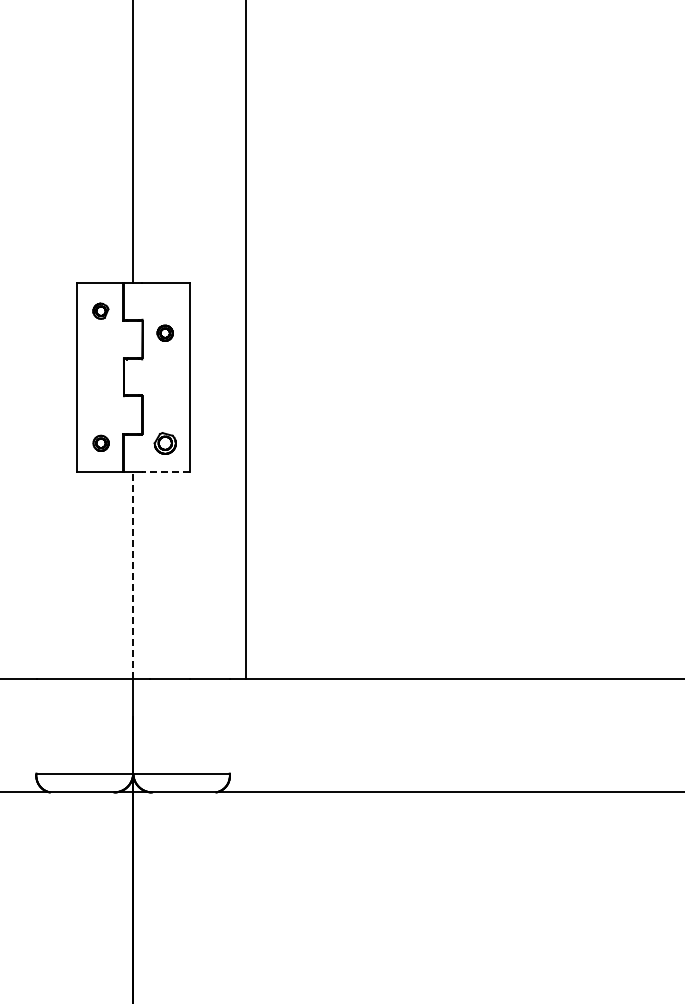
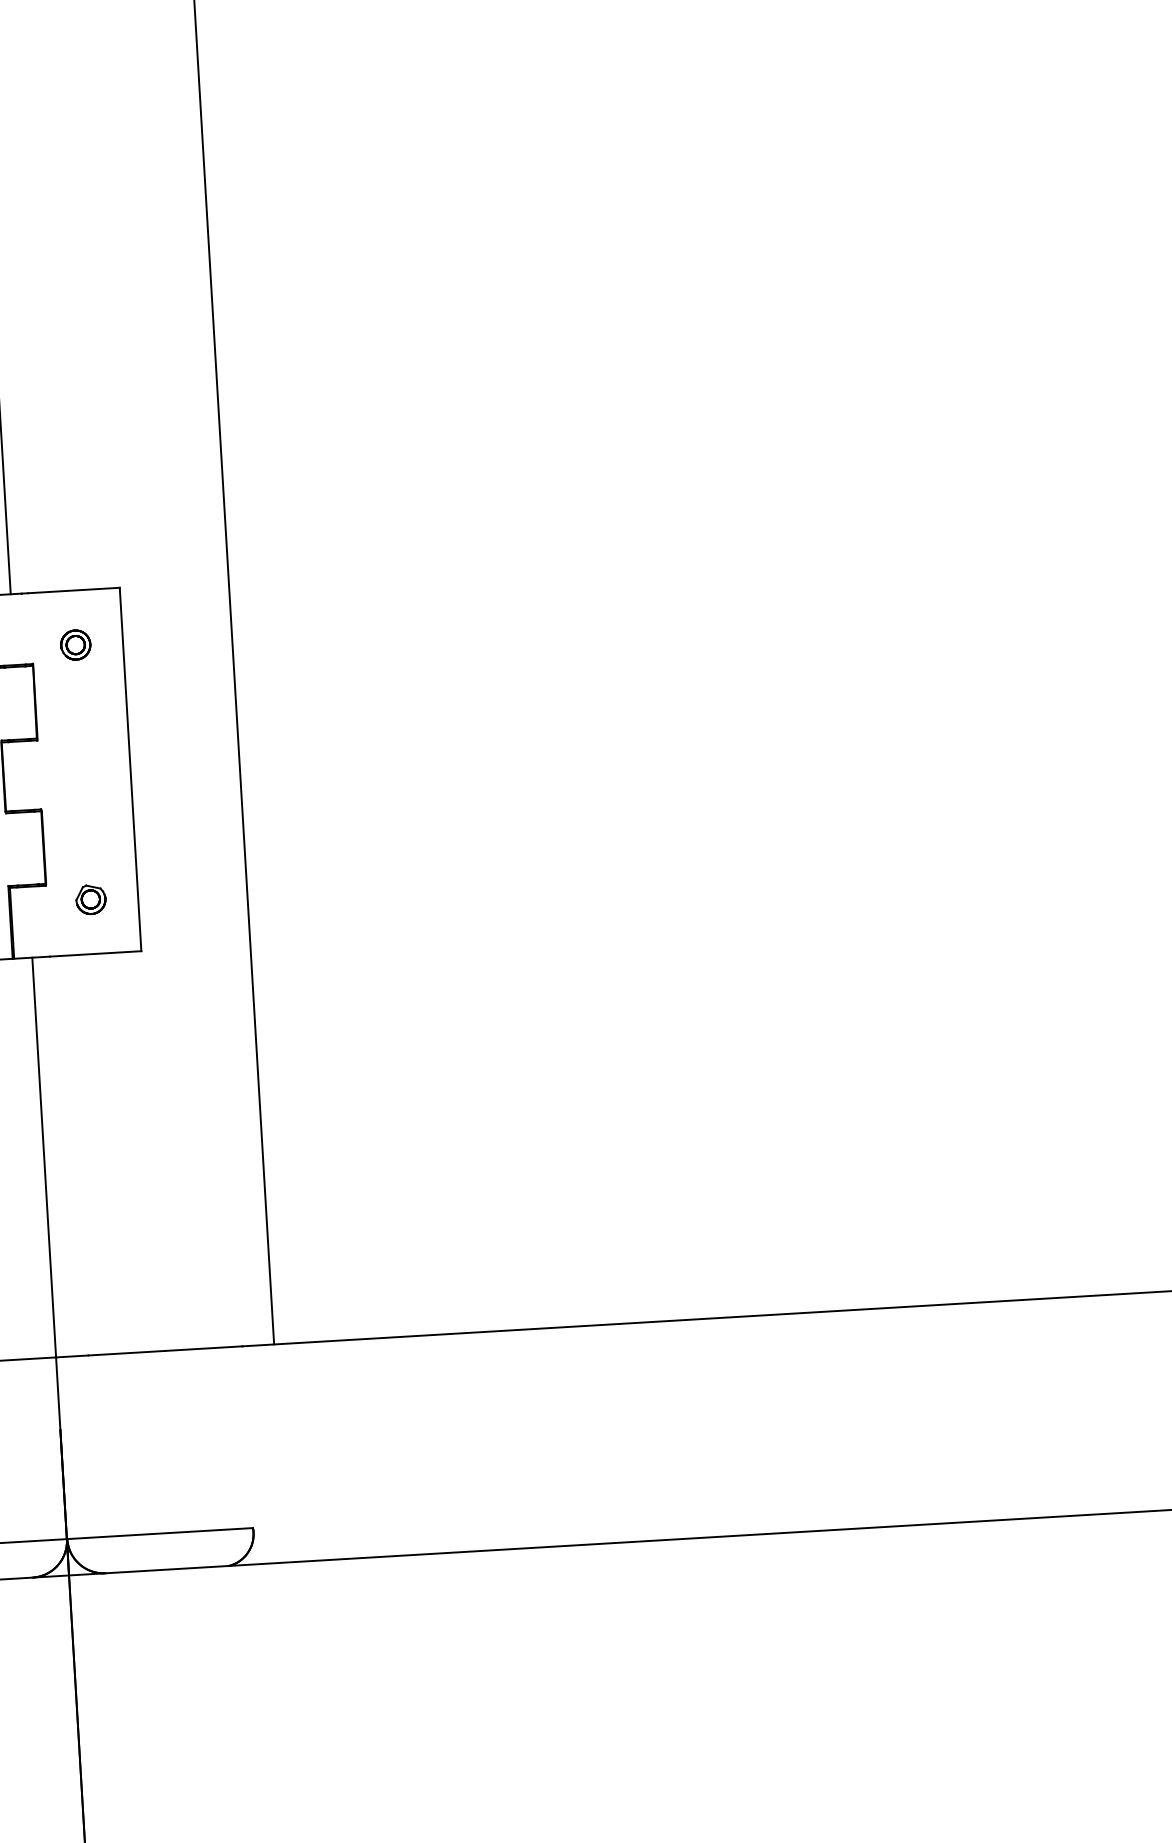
part: (164, 332) -> (74, 643), moved
part: (164, 443) -> (89, 899), size x0.71
line: (166, 471) -> (96, 953), dashed -> solid
line: (133, 575) -> (44, 1157), dashed -> solid

